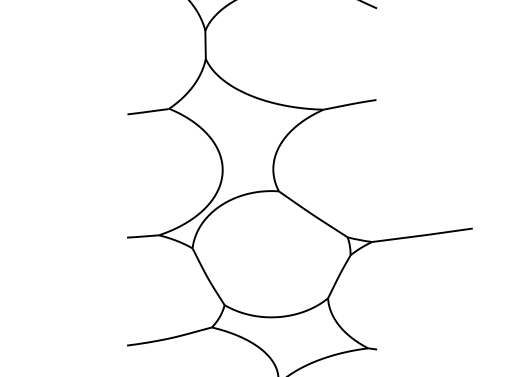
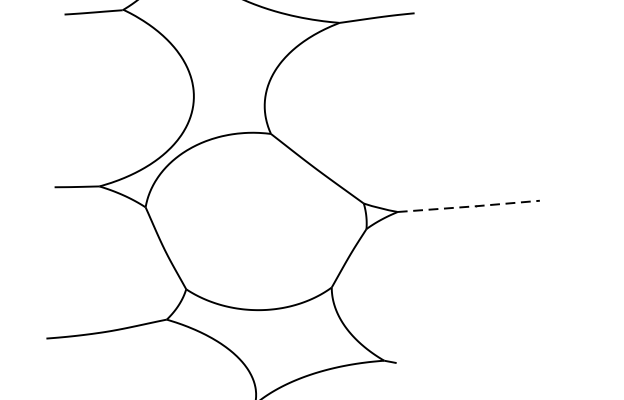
line: (423, 235) -> (470, 206), solid -> dashed

